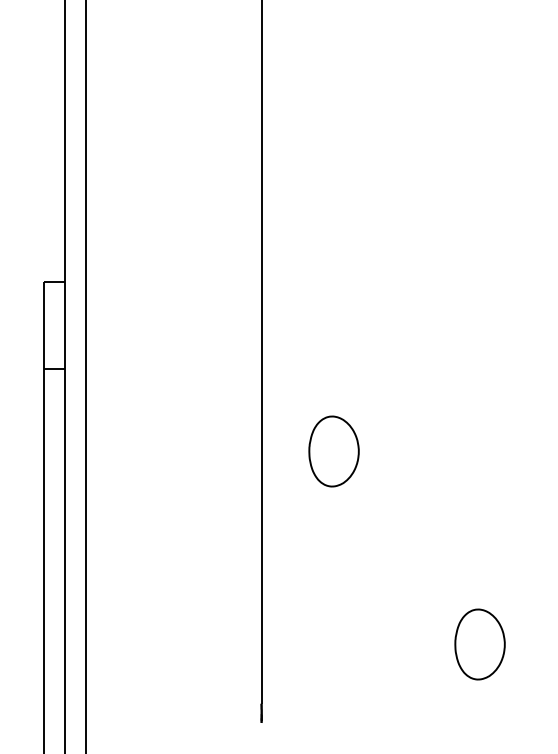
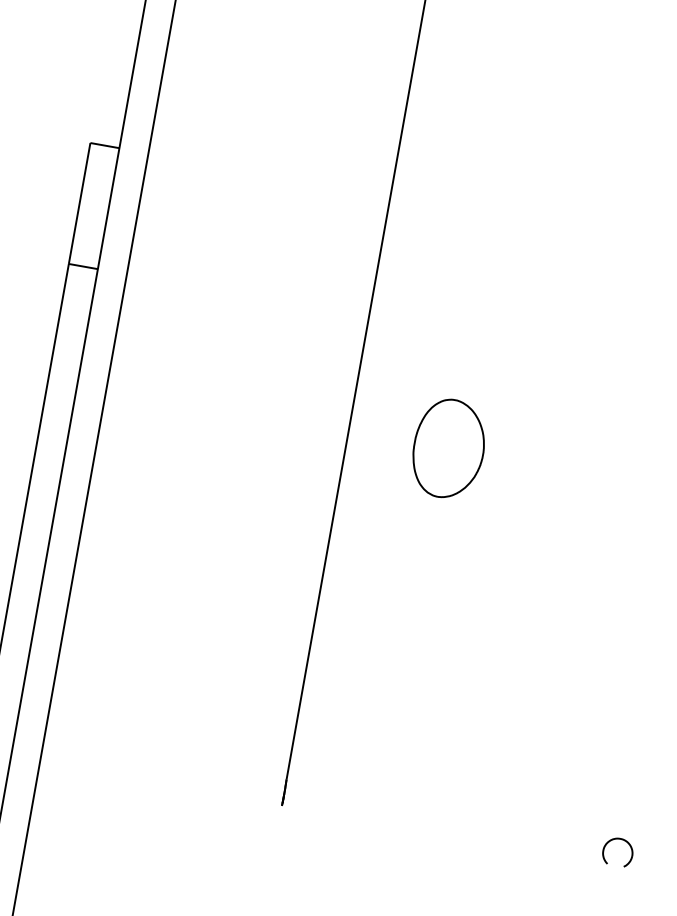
part: (479, 644) -> (602, 751), removed
part: (499, 705) -> (614, 840), added

